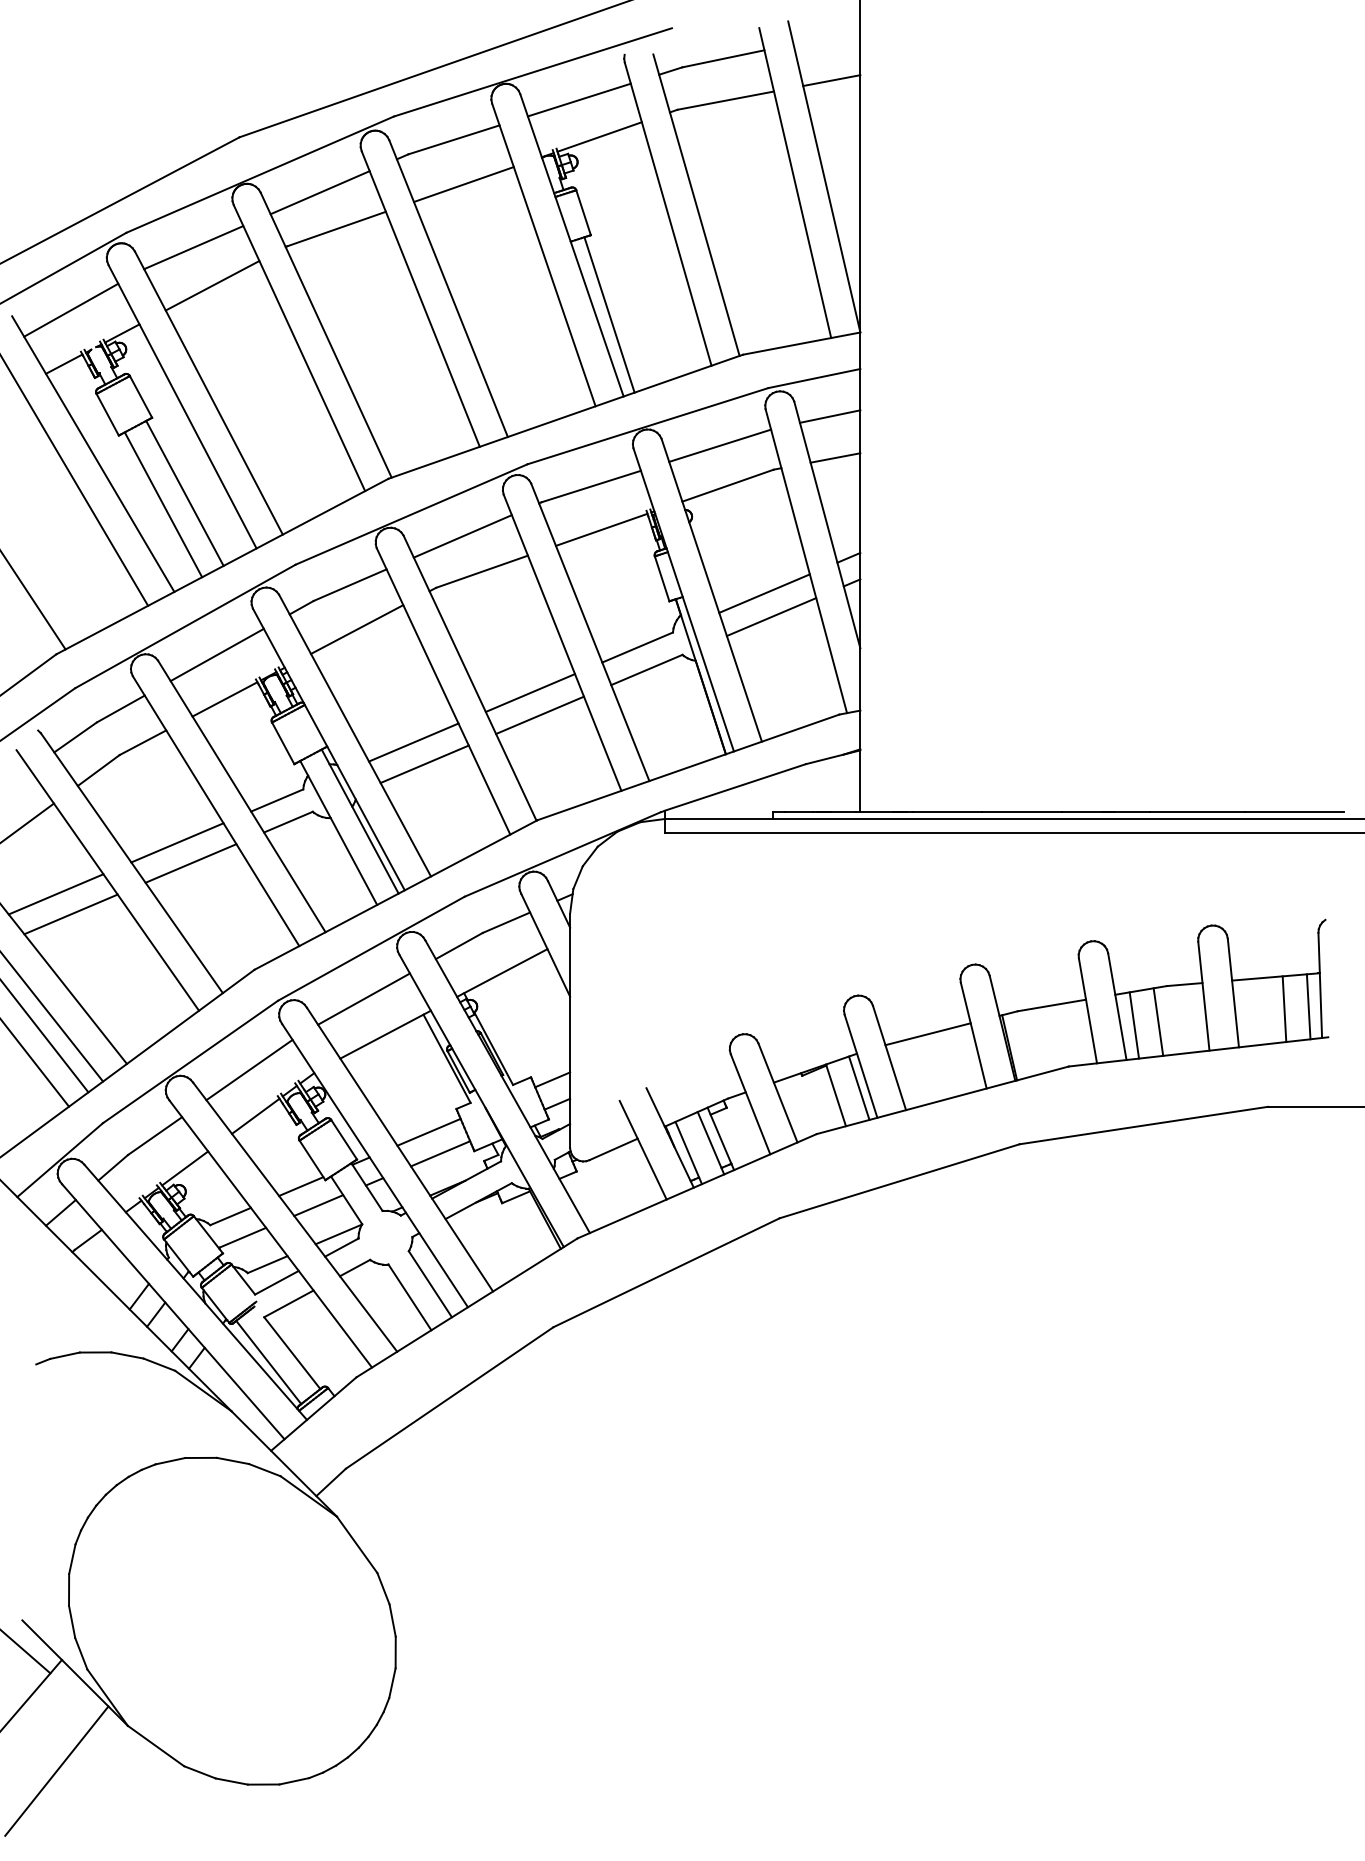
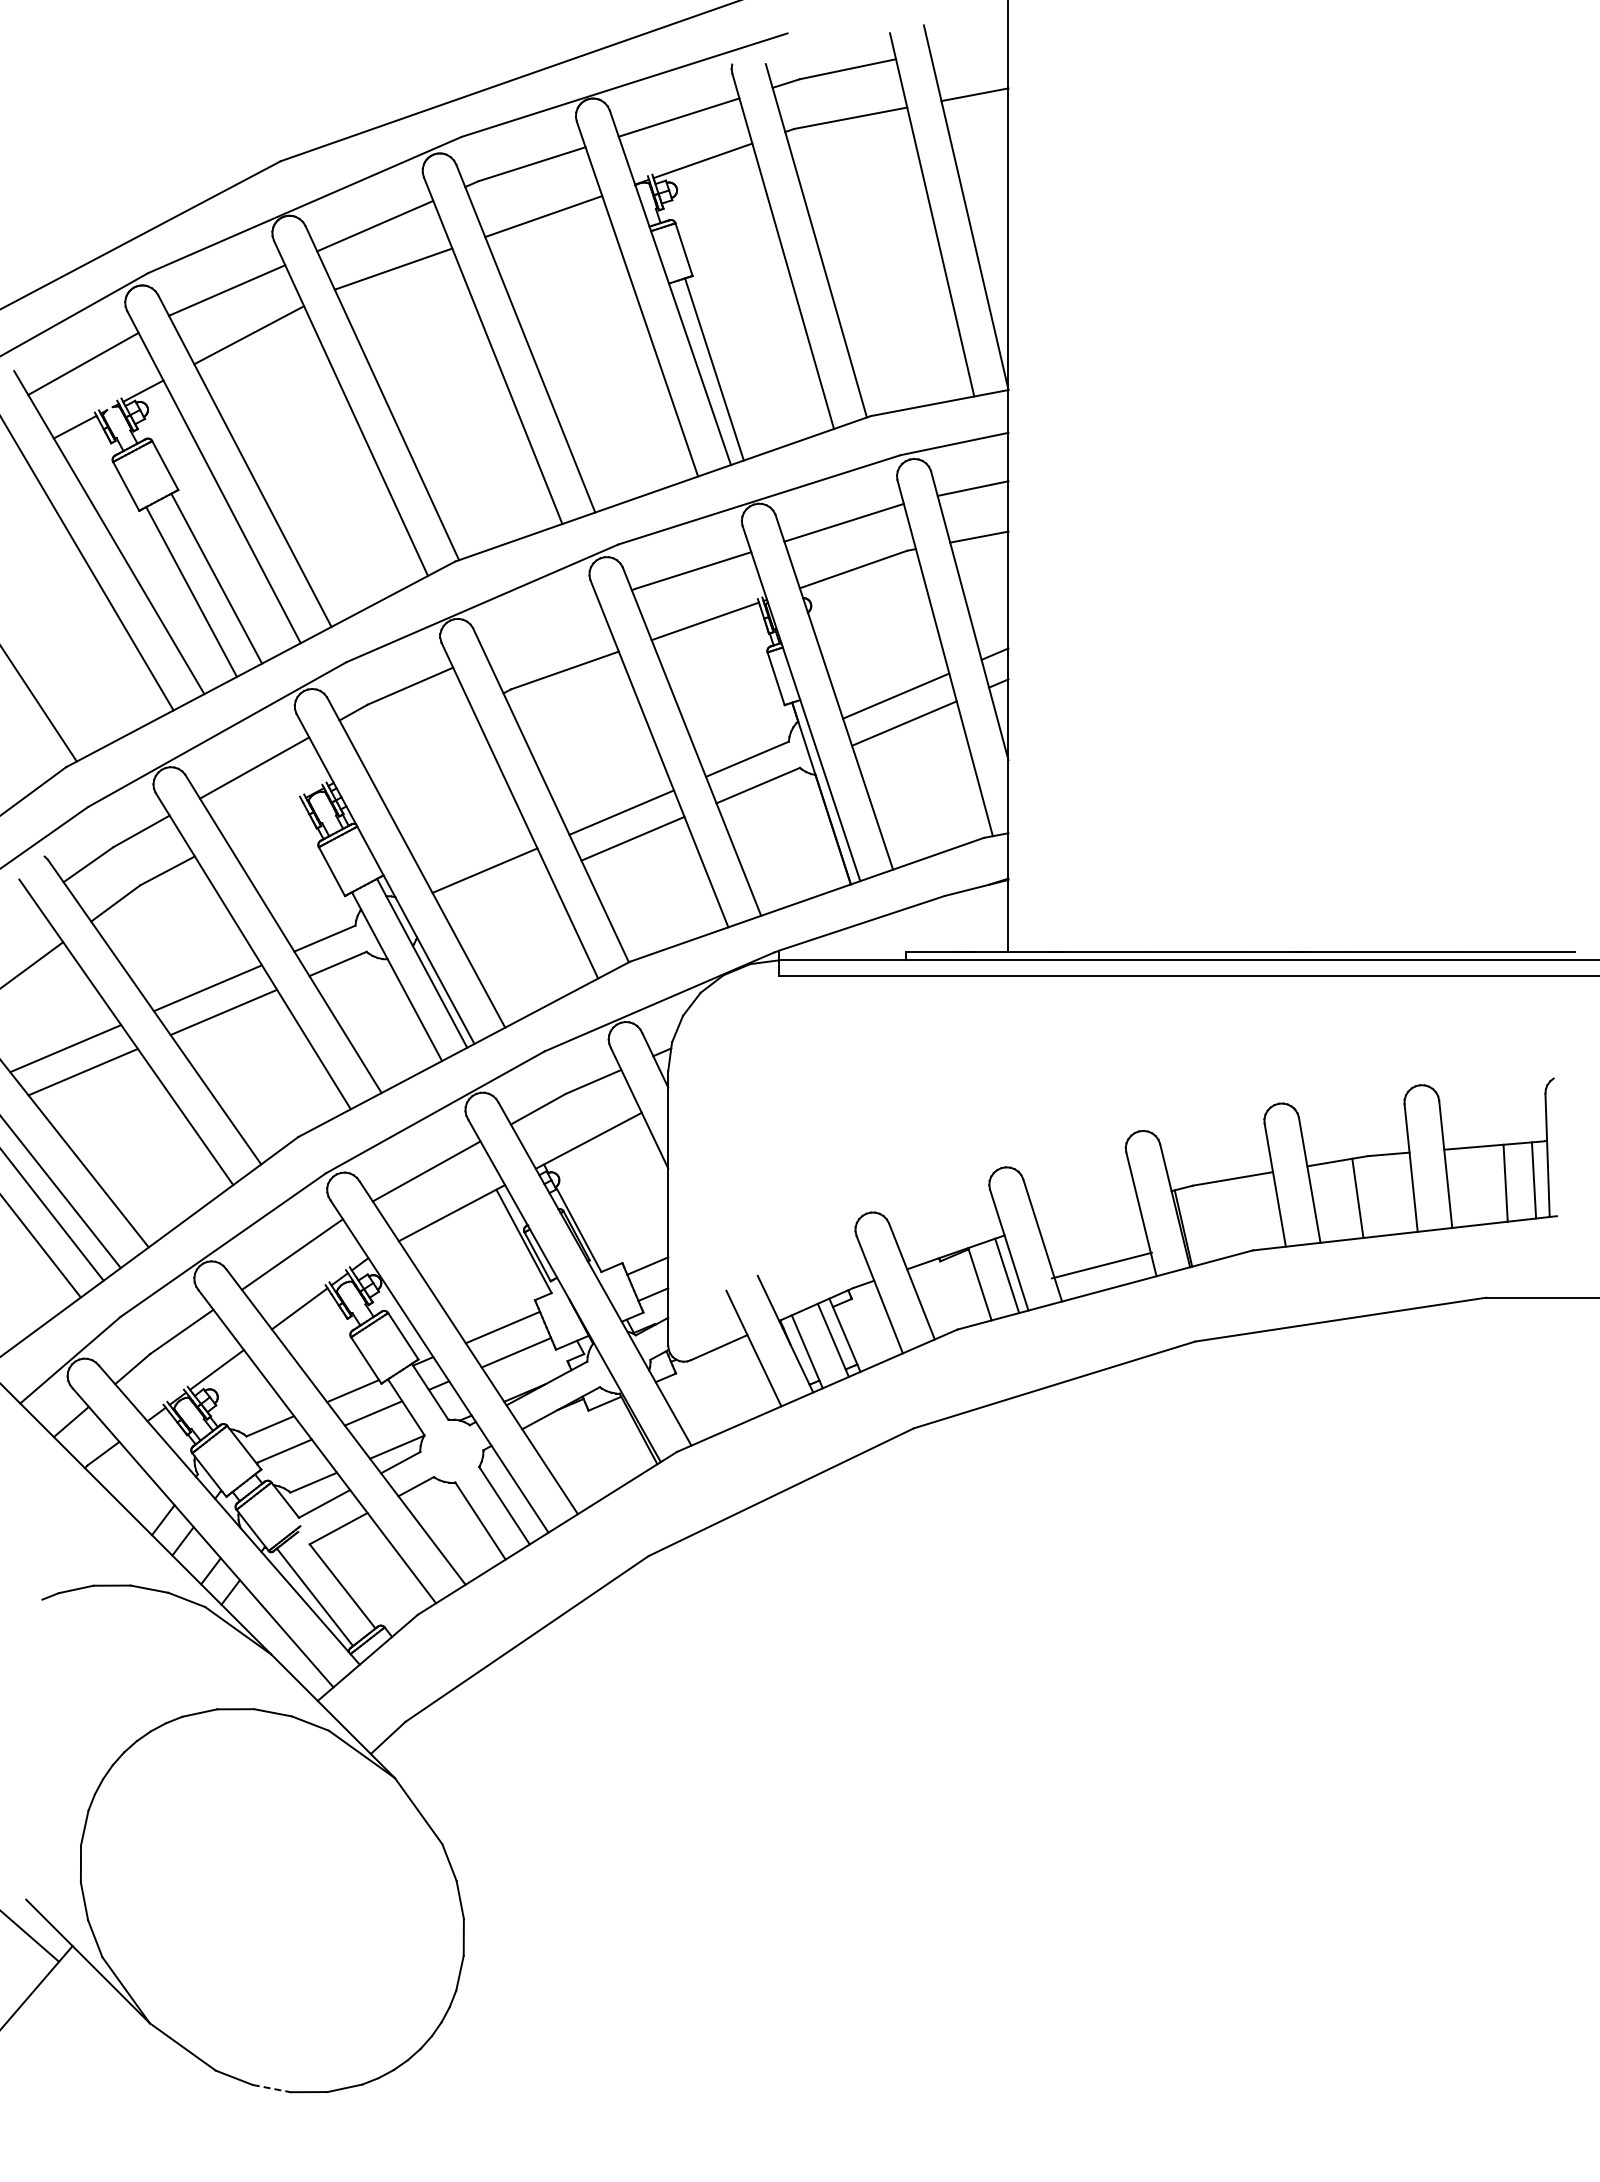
line: (462, 535) -> (542, 628), removed
line: (357, 628) -> (418, 737), removed
line: (224, 699) -> (263, 820), removed
line: (424, 764) -> (497, 896), removed
line: (1134, 1025) -> (1329, 1202), removed
line: (927, 1034) -> (1101, 1265), moved
line: (56, 1771) -> (66, 2076), removed
line: (232, 1781) -> (272, 2088), solid -> dashed

